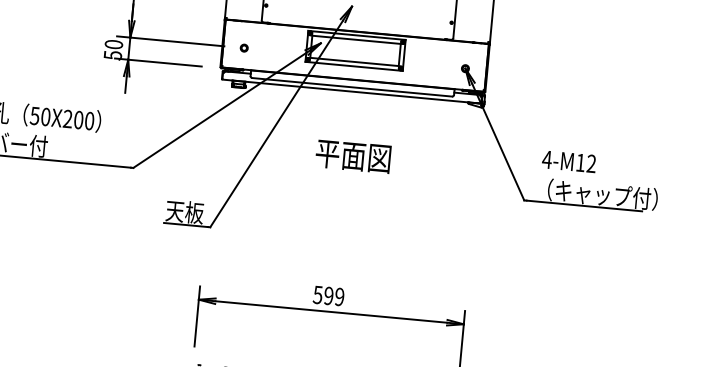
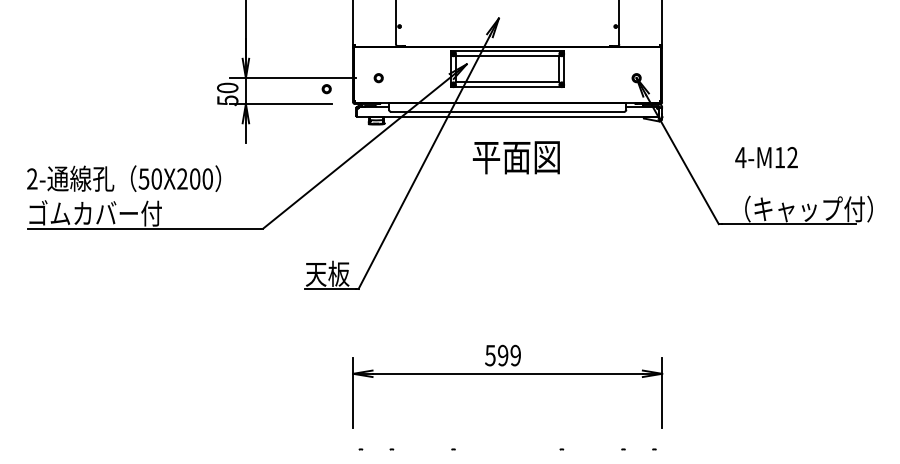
part: (198, 53) -> (326, 89), added
text: (352, 156) -> (515, 157), moved
text: (569, 161) -> (766, 157), moved

